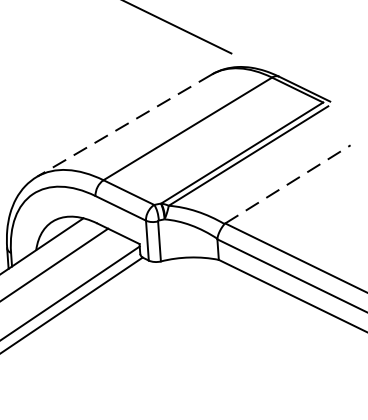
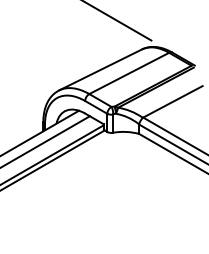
line: (124, 126) -> (100, 70), dashed -> solid
line: (286, 183) -> (172, 101), dashed -> solid

